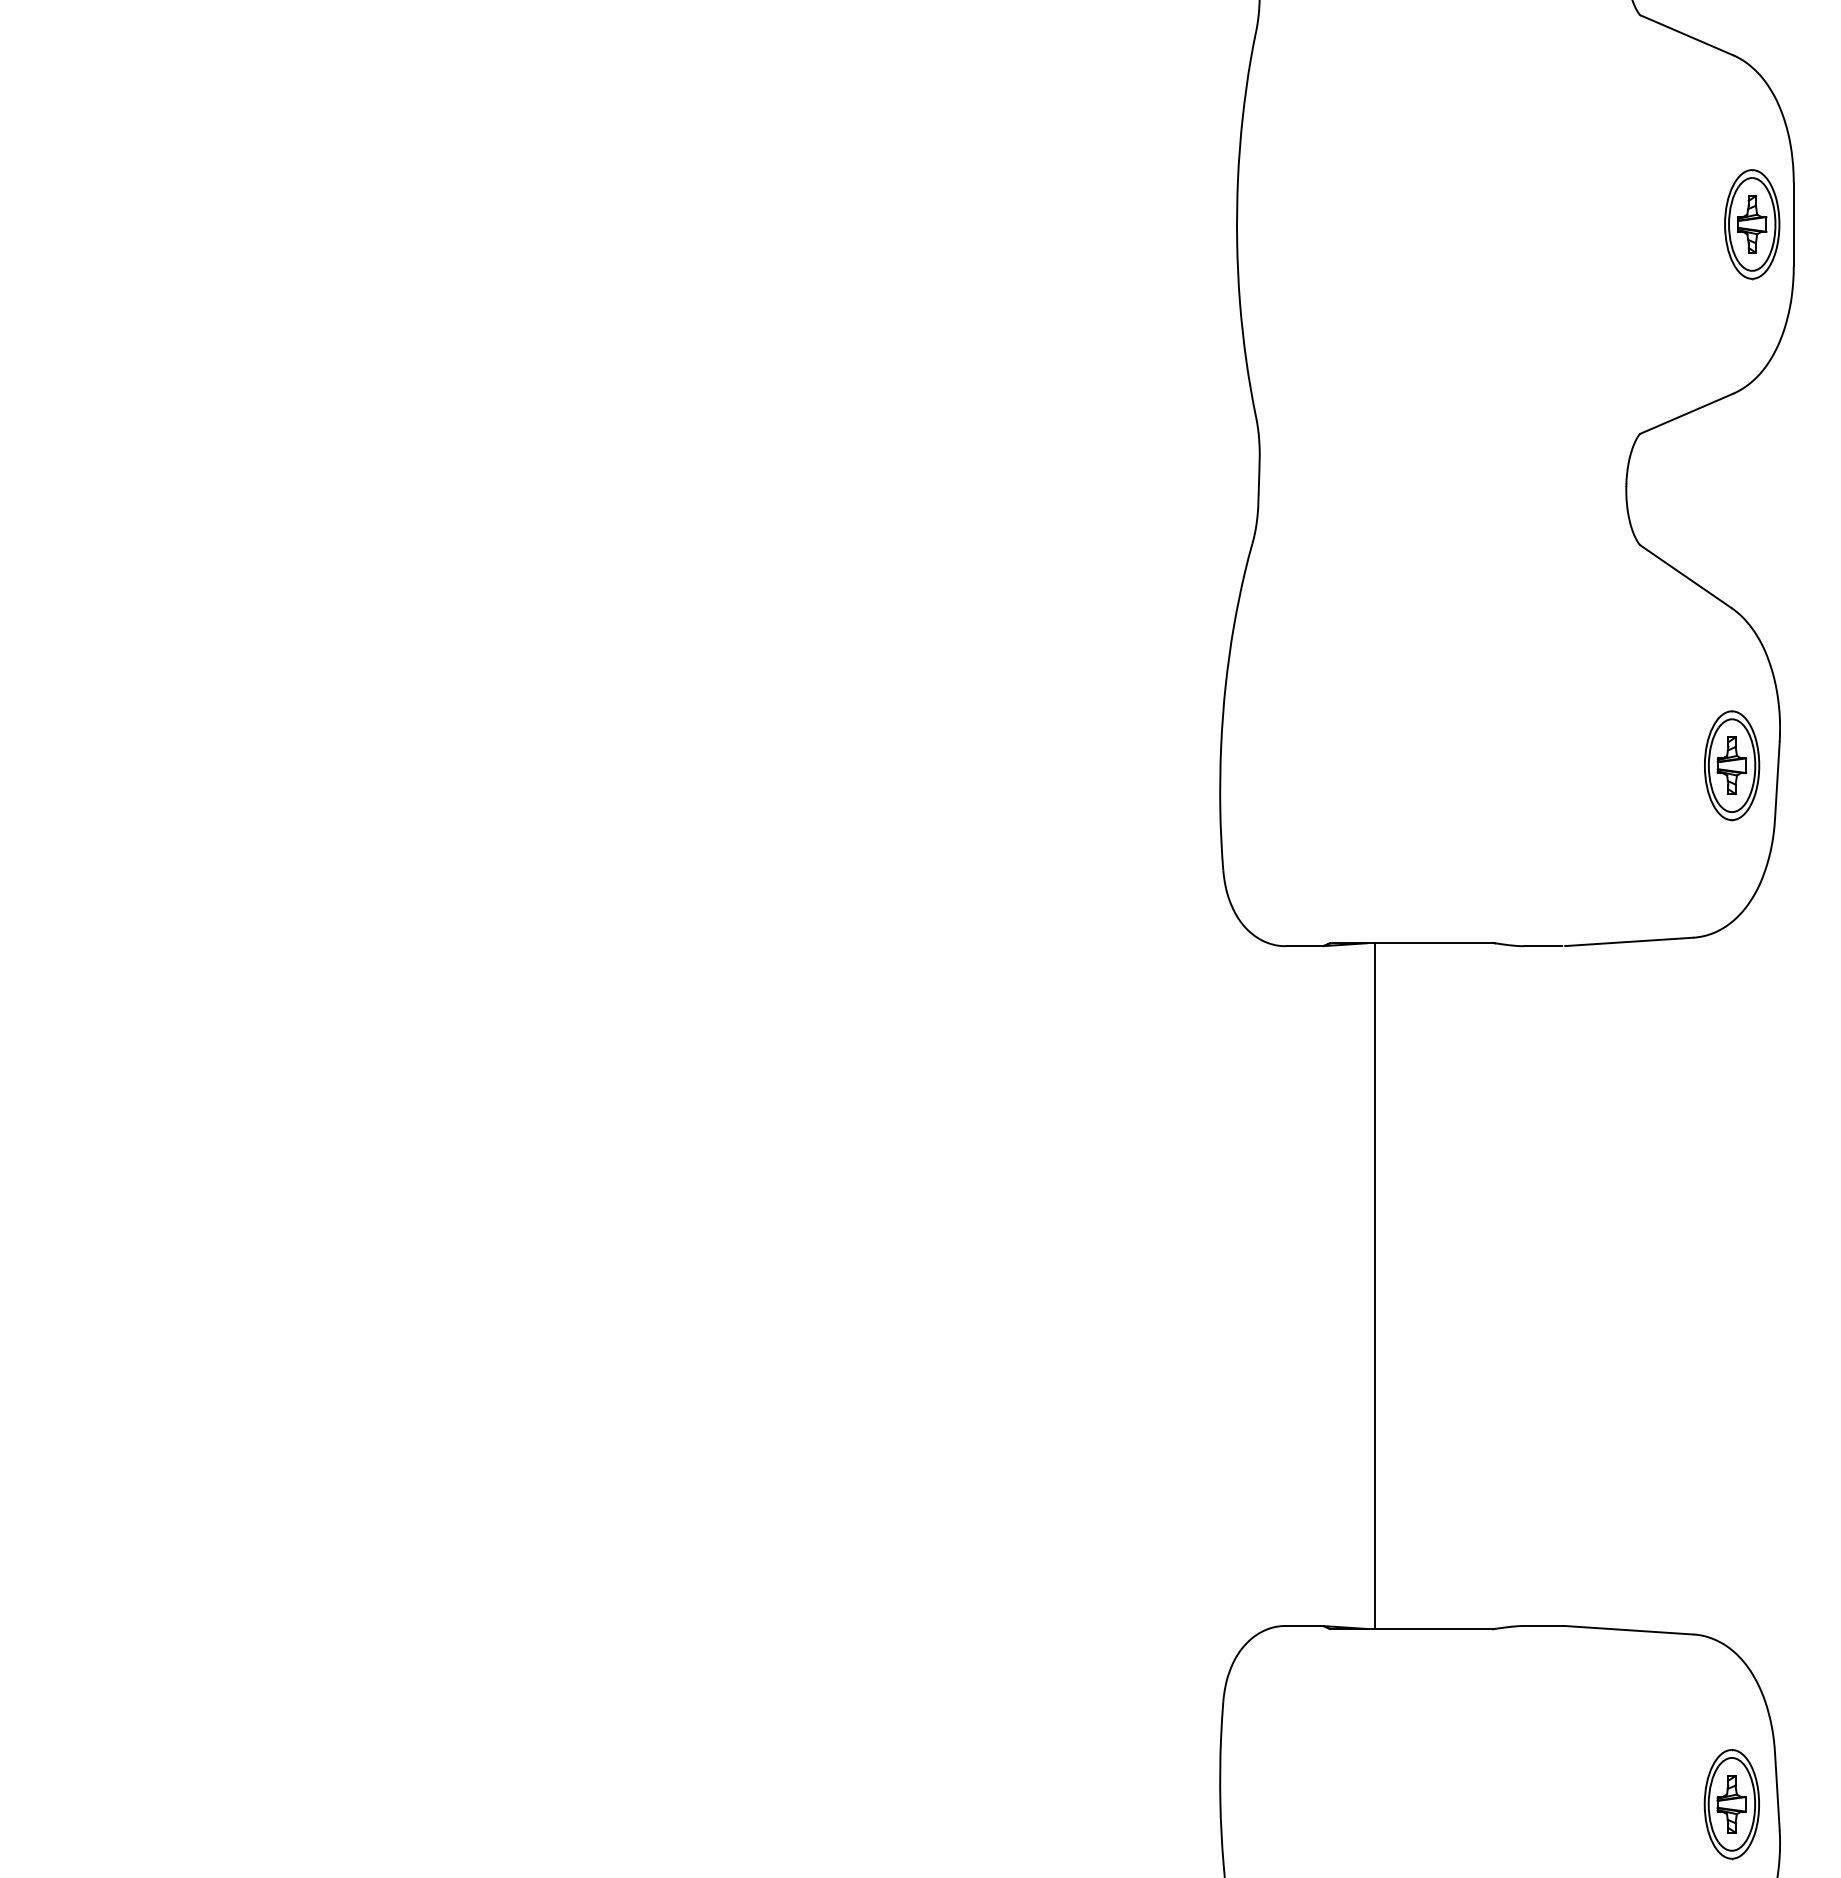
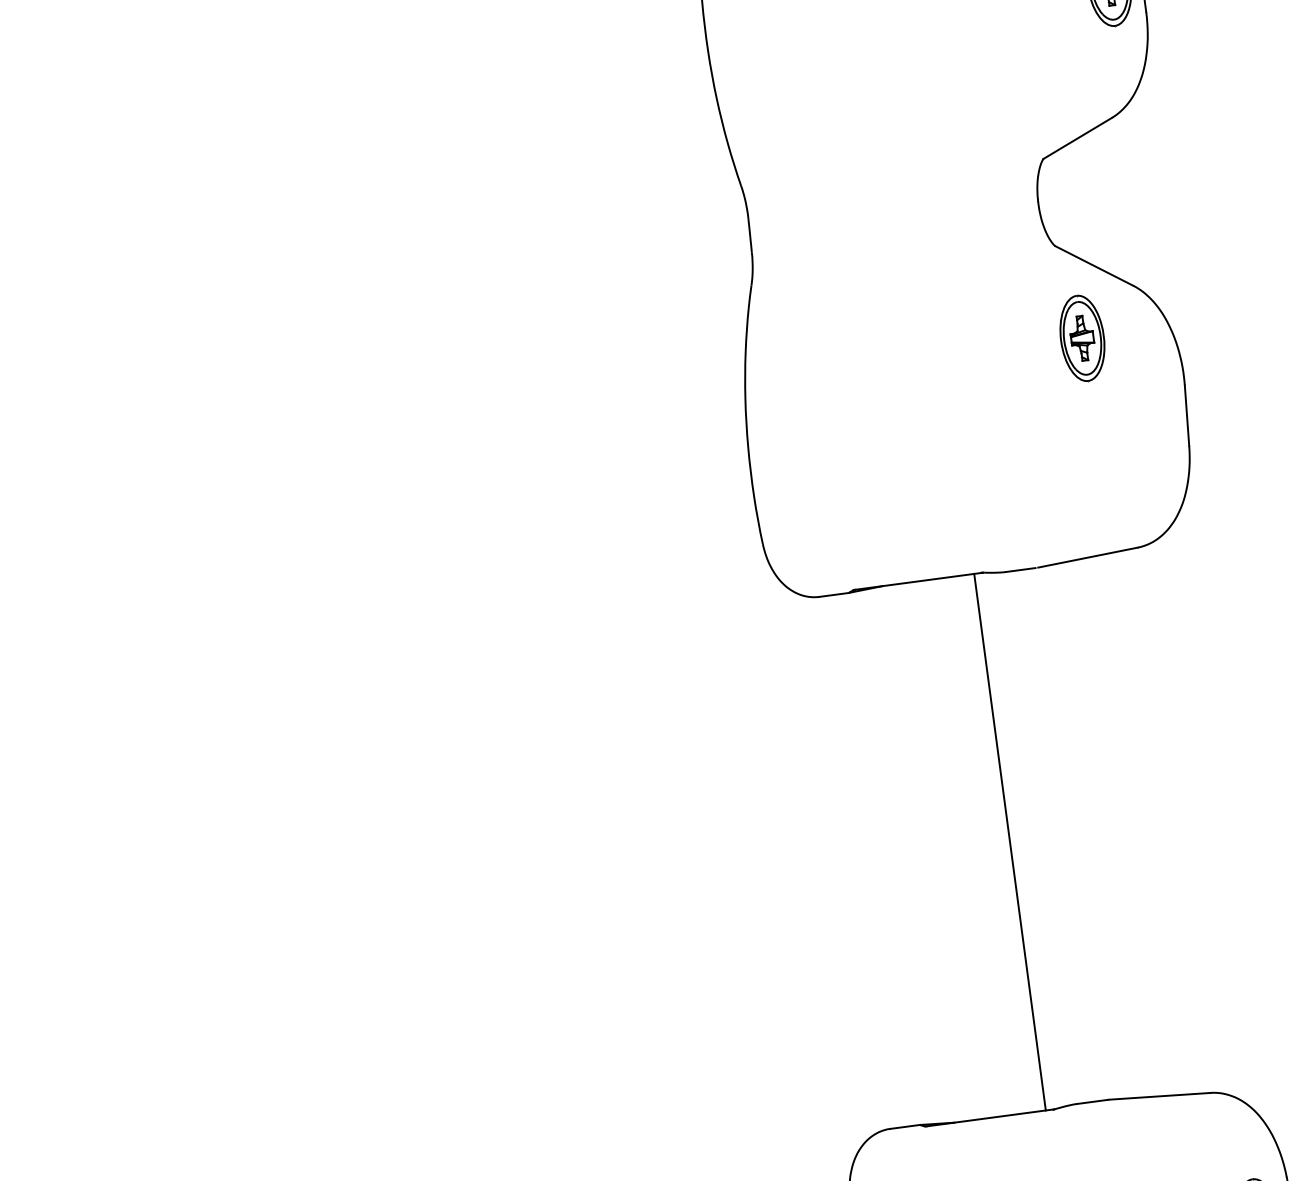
part: (1732, 765) -> (1082, 338), moved
line: (1374, 1285) -> (1009, 841), moved

